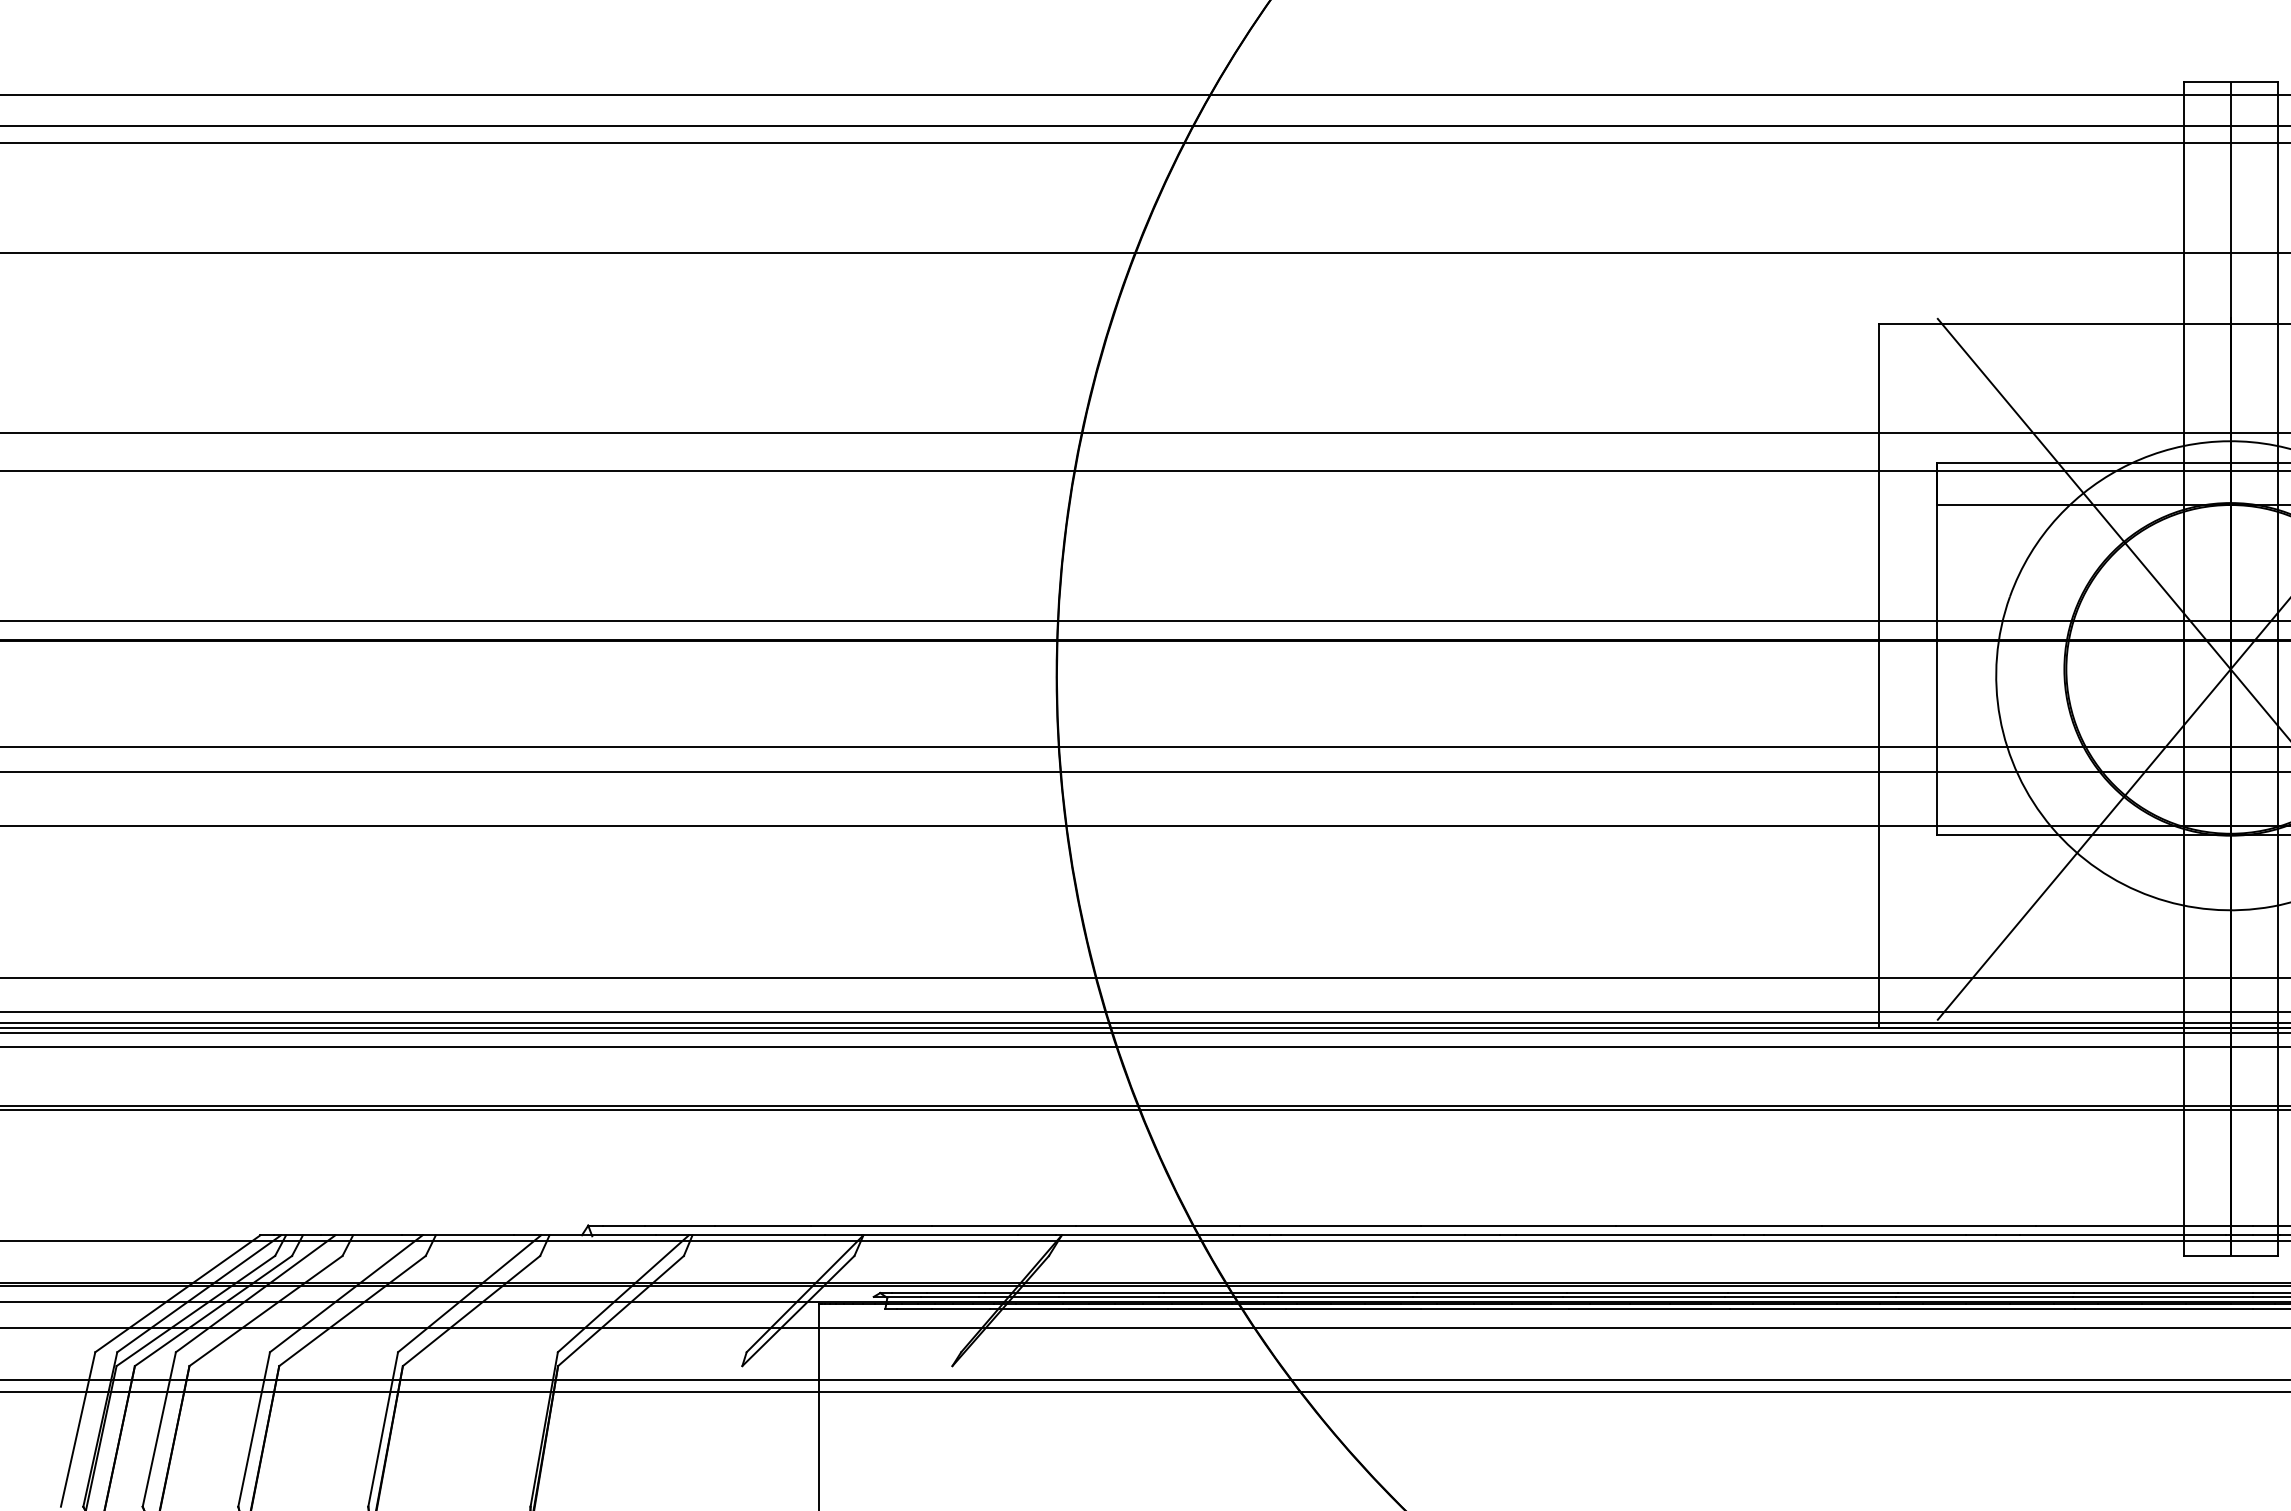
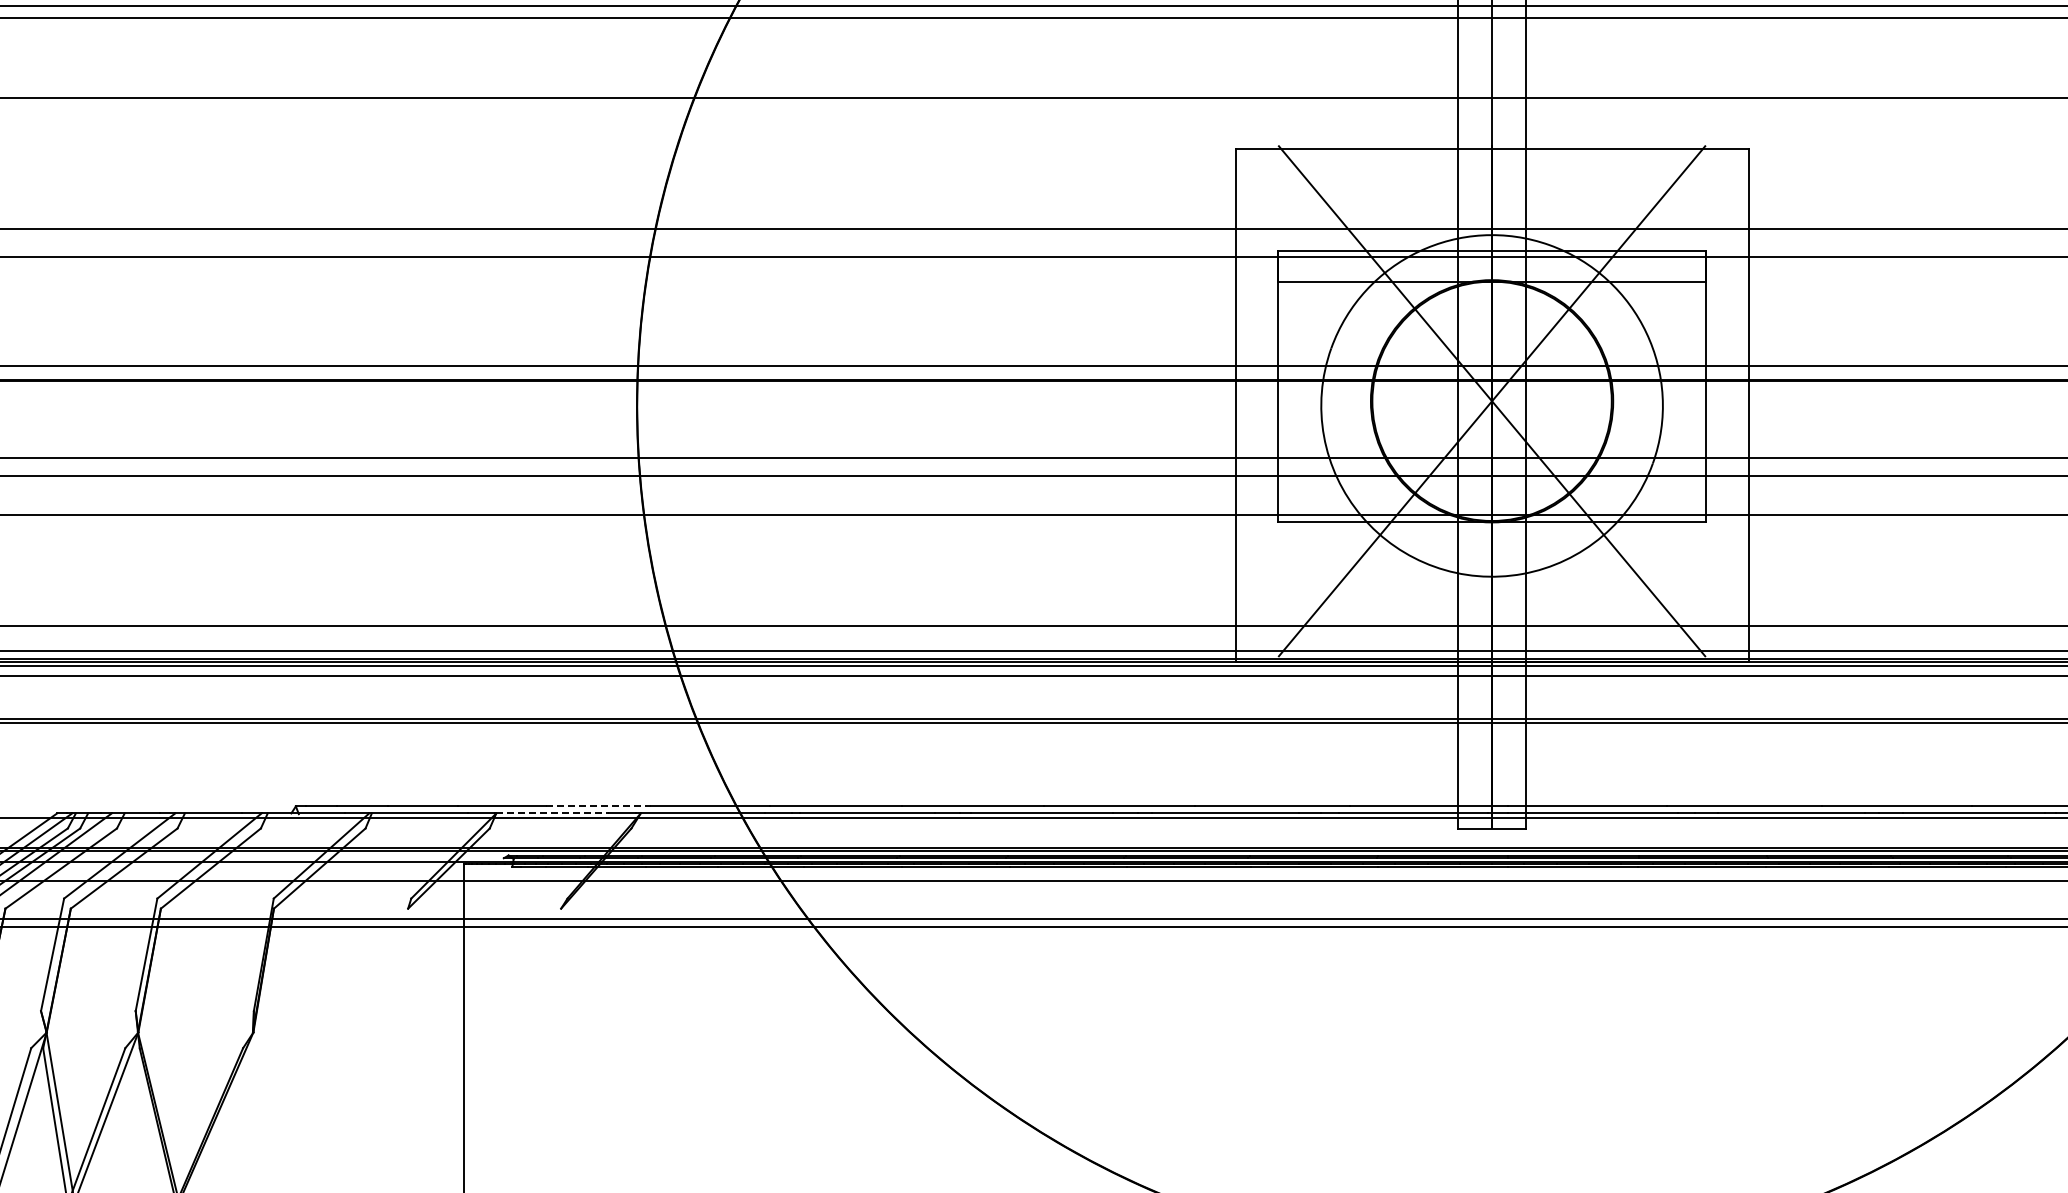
line: (1005, 1225) -> (599, 806), solid -> dashed
line: (941, 1235) -> (553, 813), solid -> dashed

